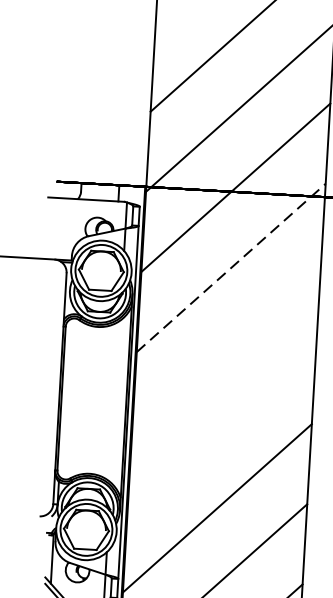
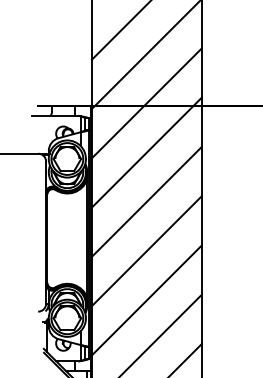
line: (230, 267) -> (146, 152), dashed -> solid
line: (226, 347) -> (146, 201), added
line: (221, 428) -> (146, 251), added

